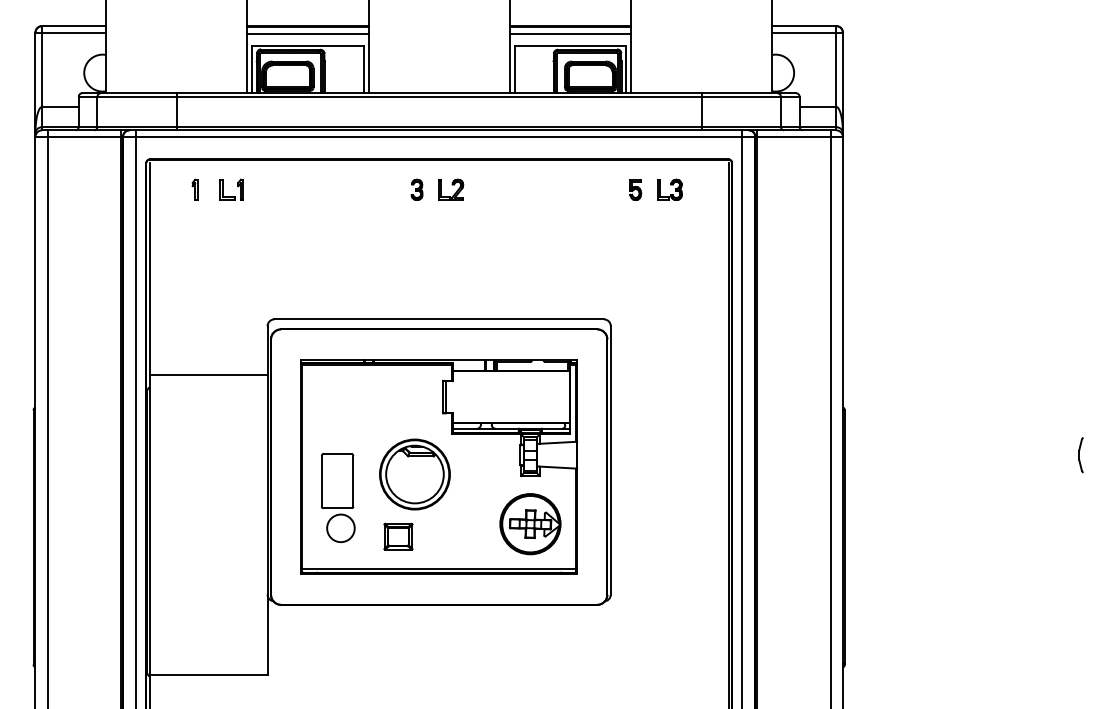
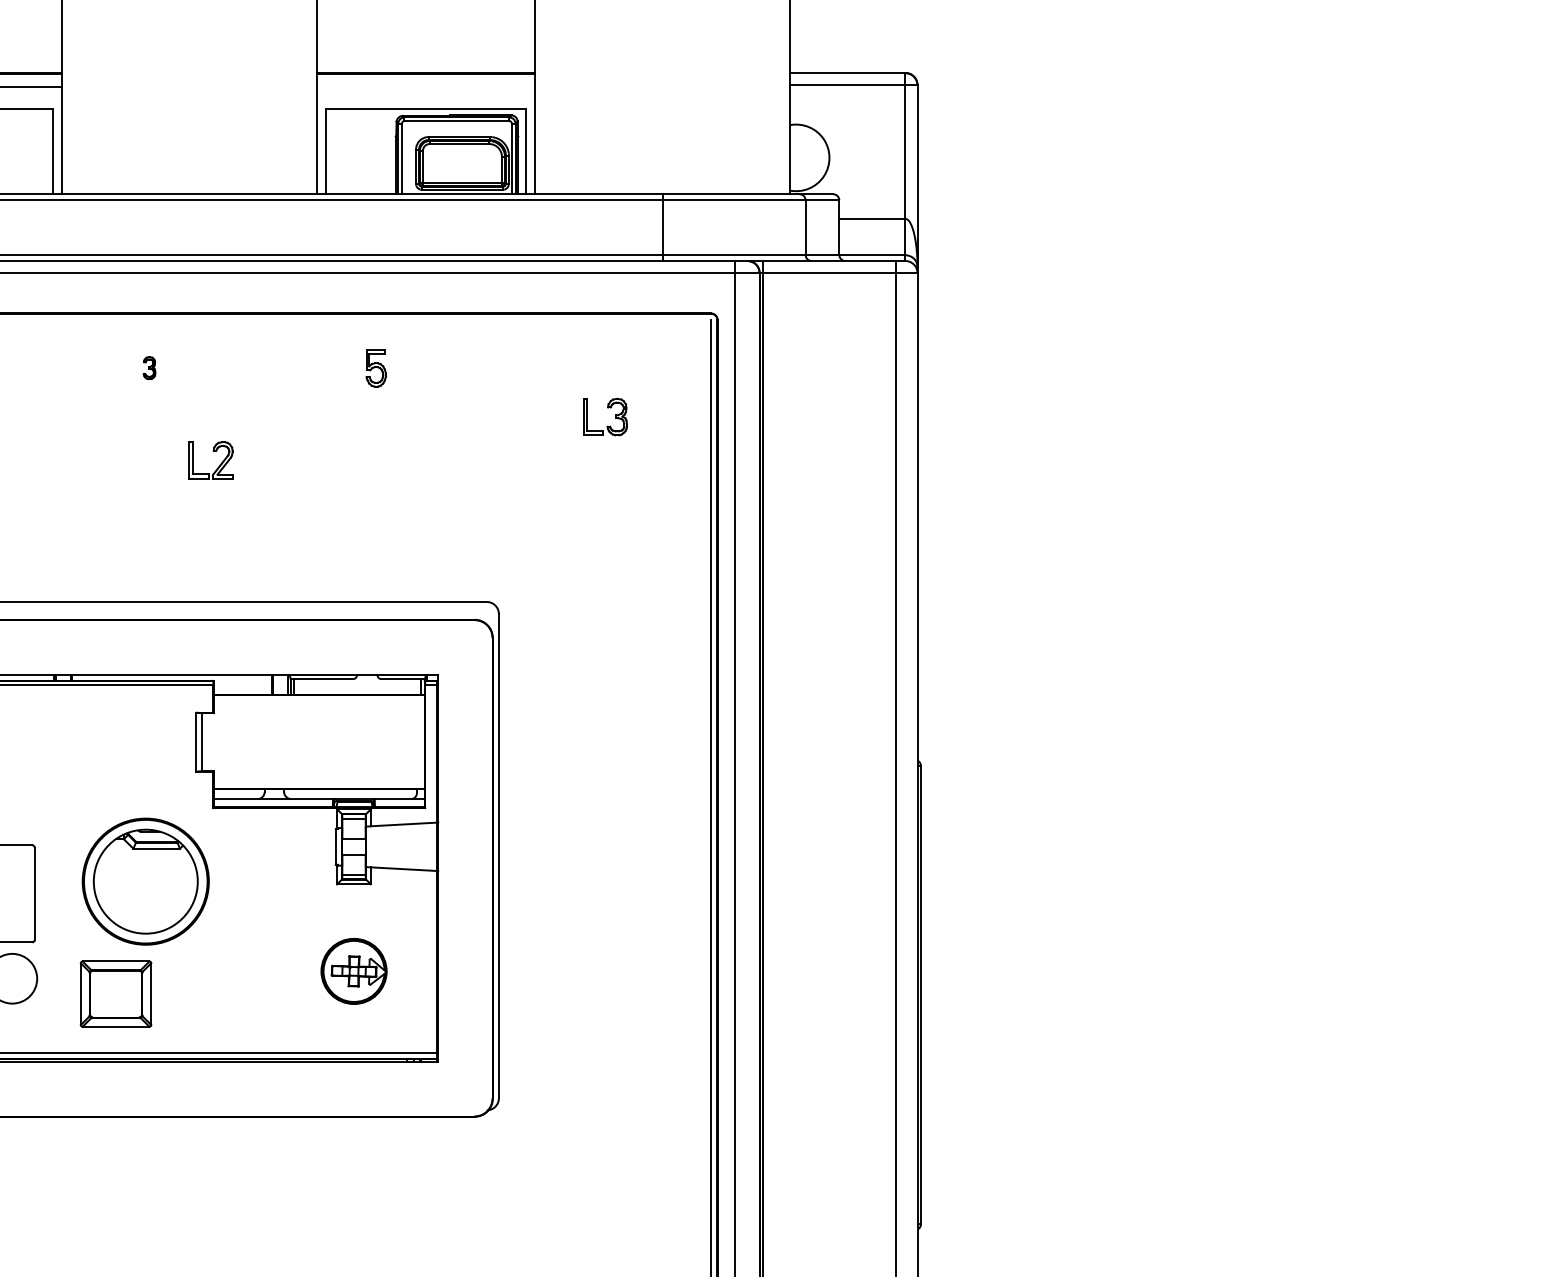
line: (569, 33) -> (424, 86), removed
part: (416, 189) -> (148, 367), size x0.6
part: (451, 189) -> (211, 459), moved
part: (635, 189) -> (375, 367), moved
part: (669, 189) -> (604, 416), moved
part: (1080, 455) -> (1345, 847), removed
part: (530, 524) -> (354, 971), size x0.6
part: (398, 536) -> (116, 993), size x1.4

